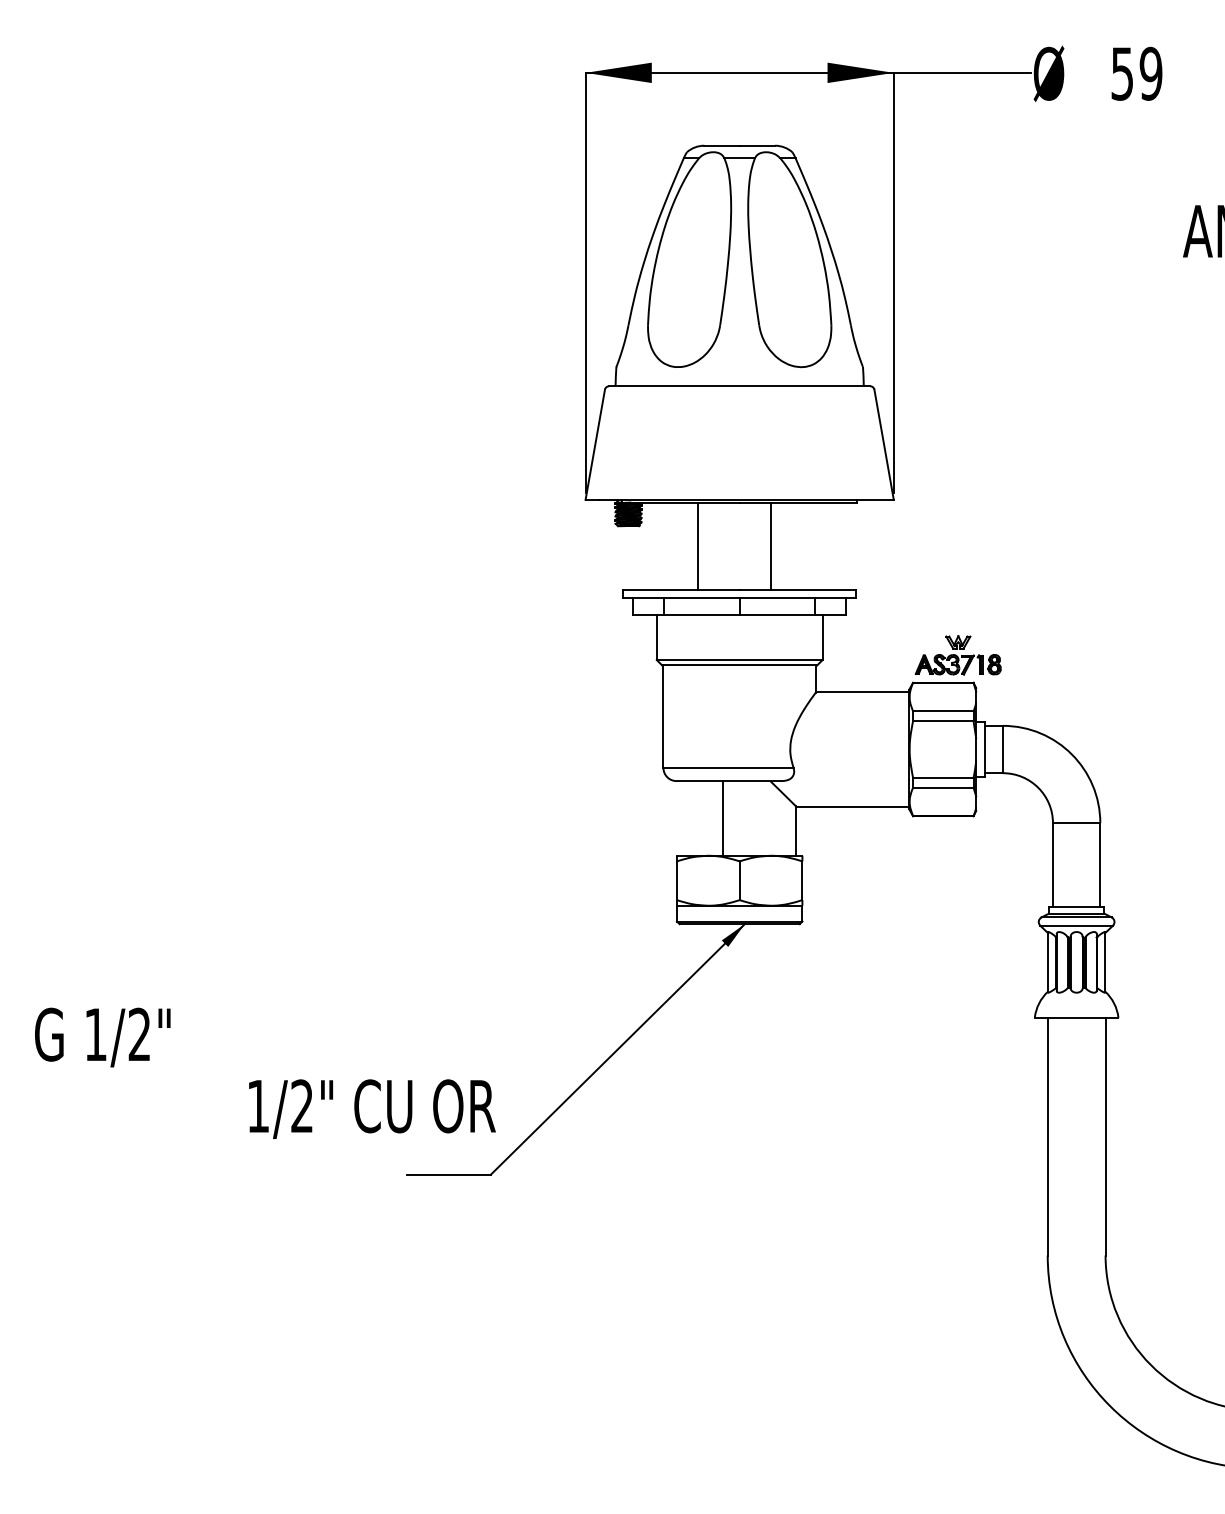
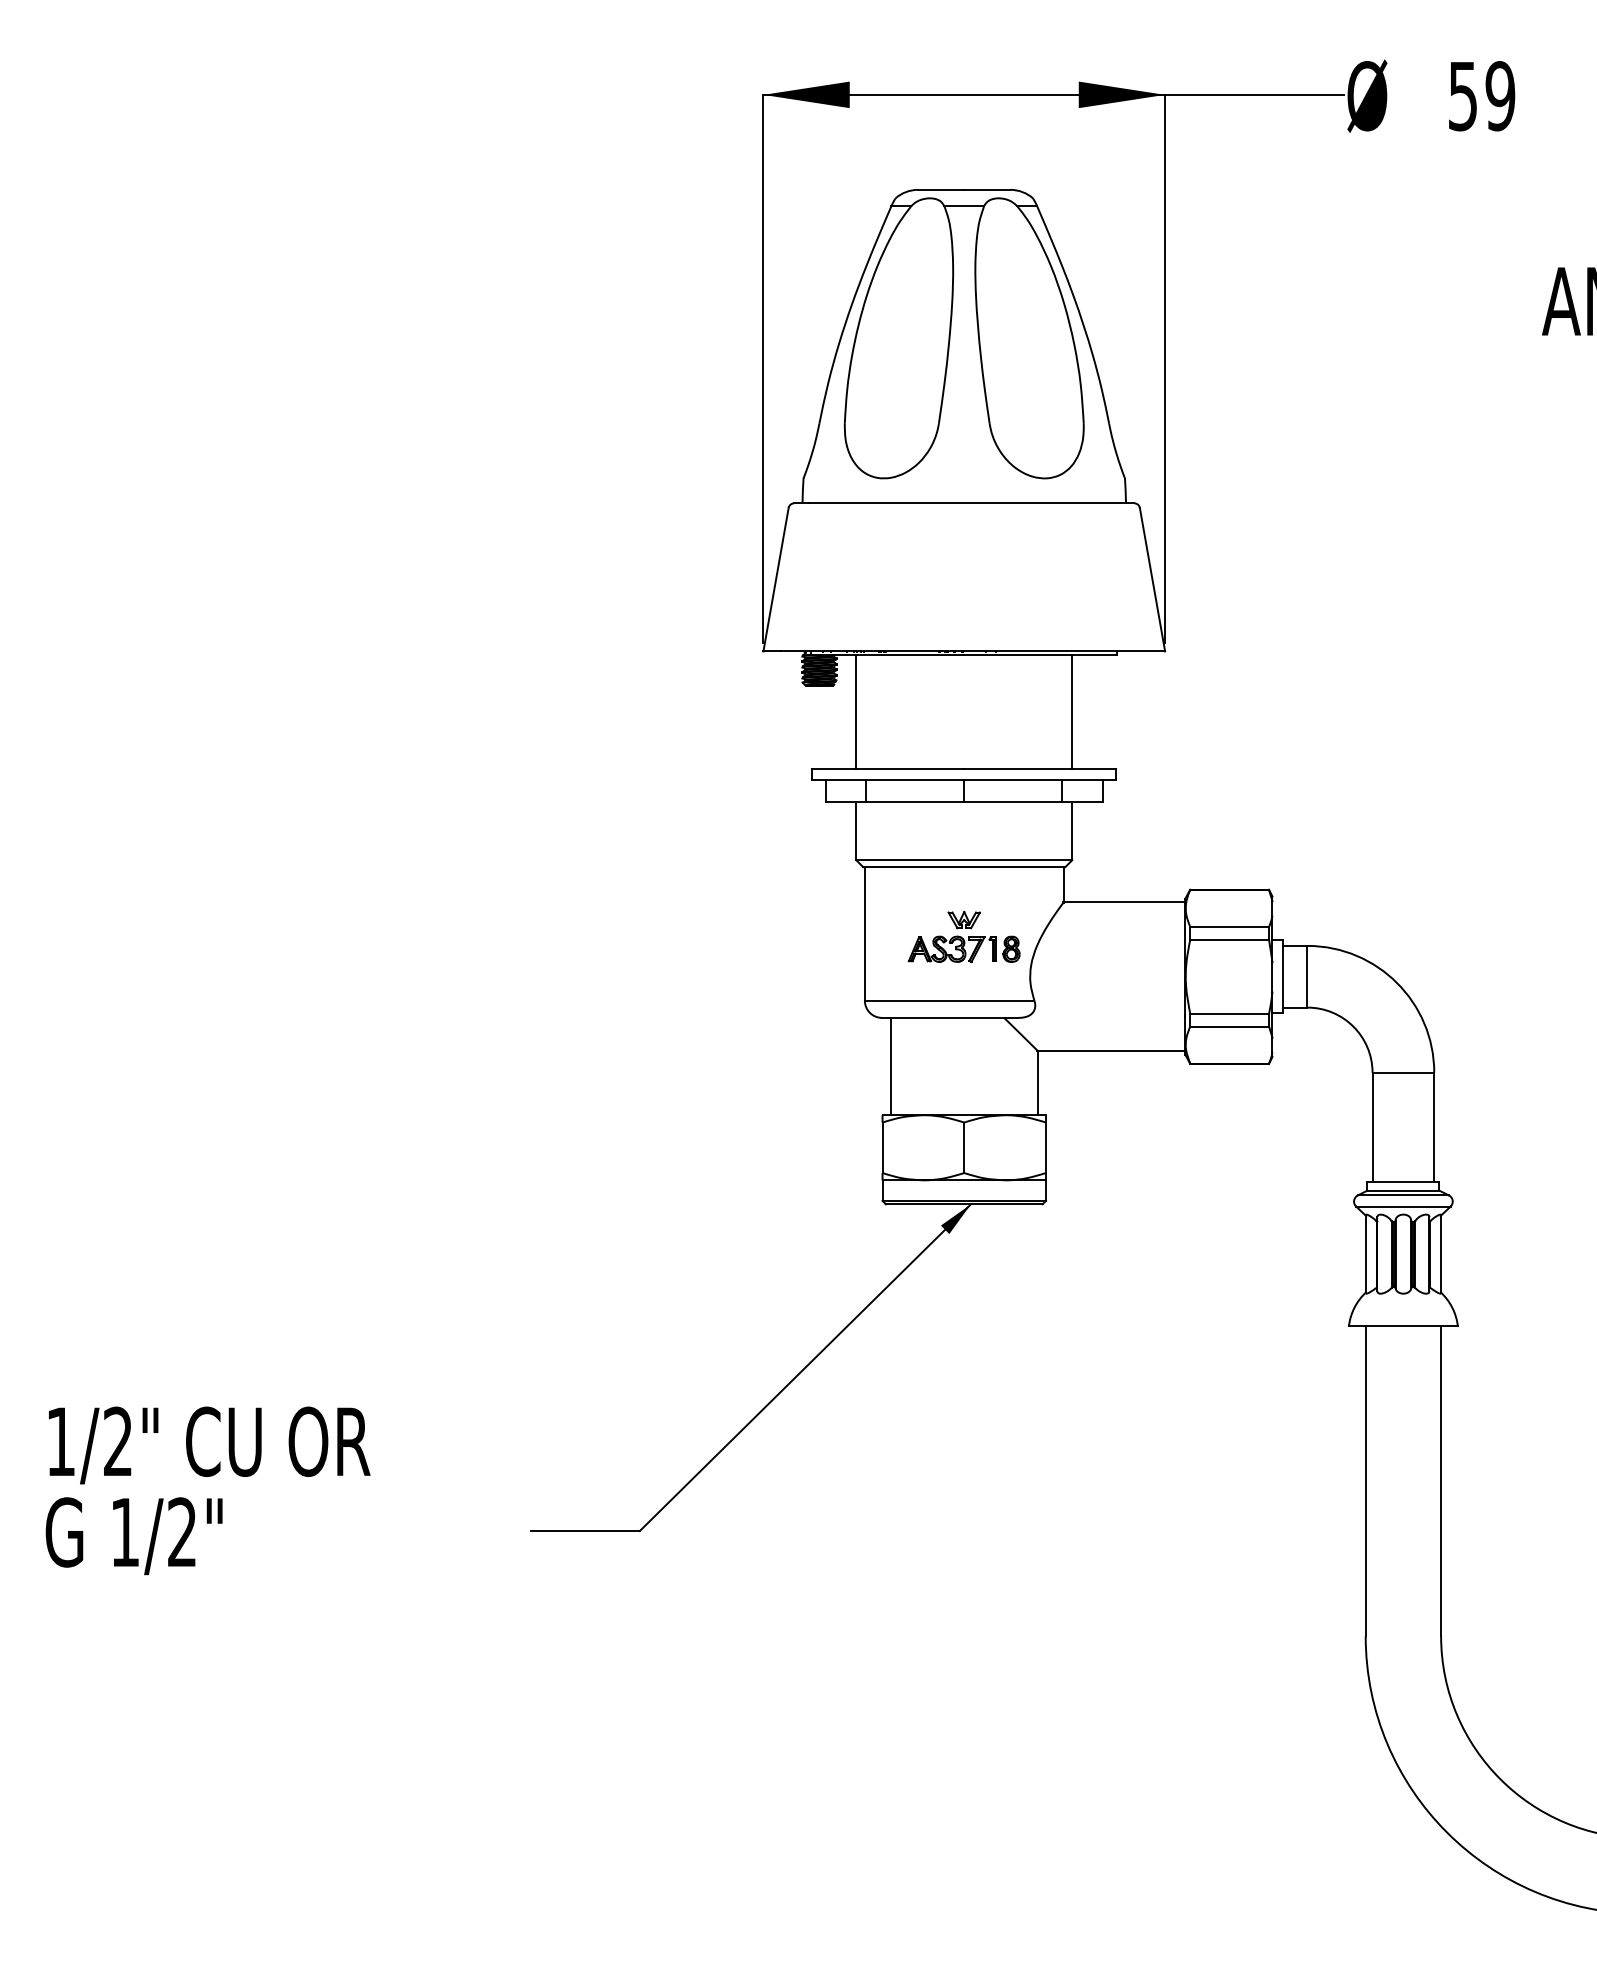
line: (697, 545) -> (856, 711), moved
line: (771, 545) -> (1072, 711), moved
part: (957, 654) -> (963, 936), moved
line: (722, 818) -> (890, 1066), moved
text: (102, 1037) -> (133, 1536), moved
text: (372, 1109) -> (209, 1445), moved

